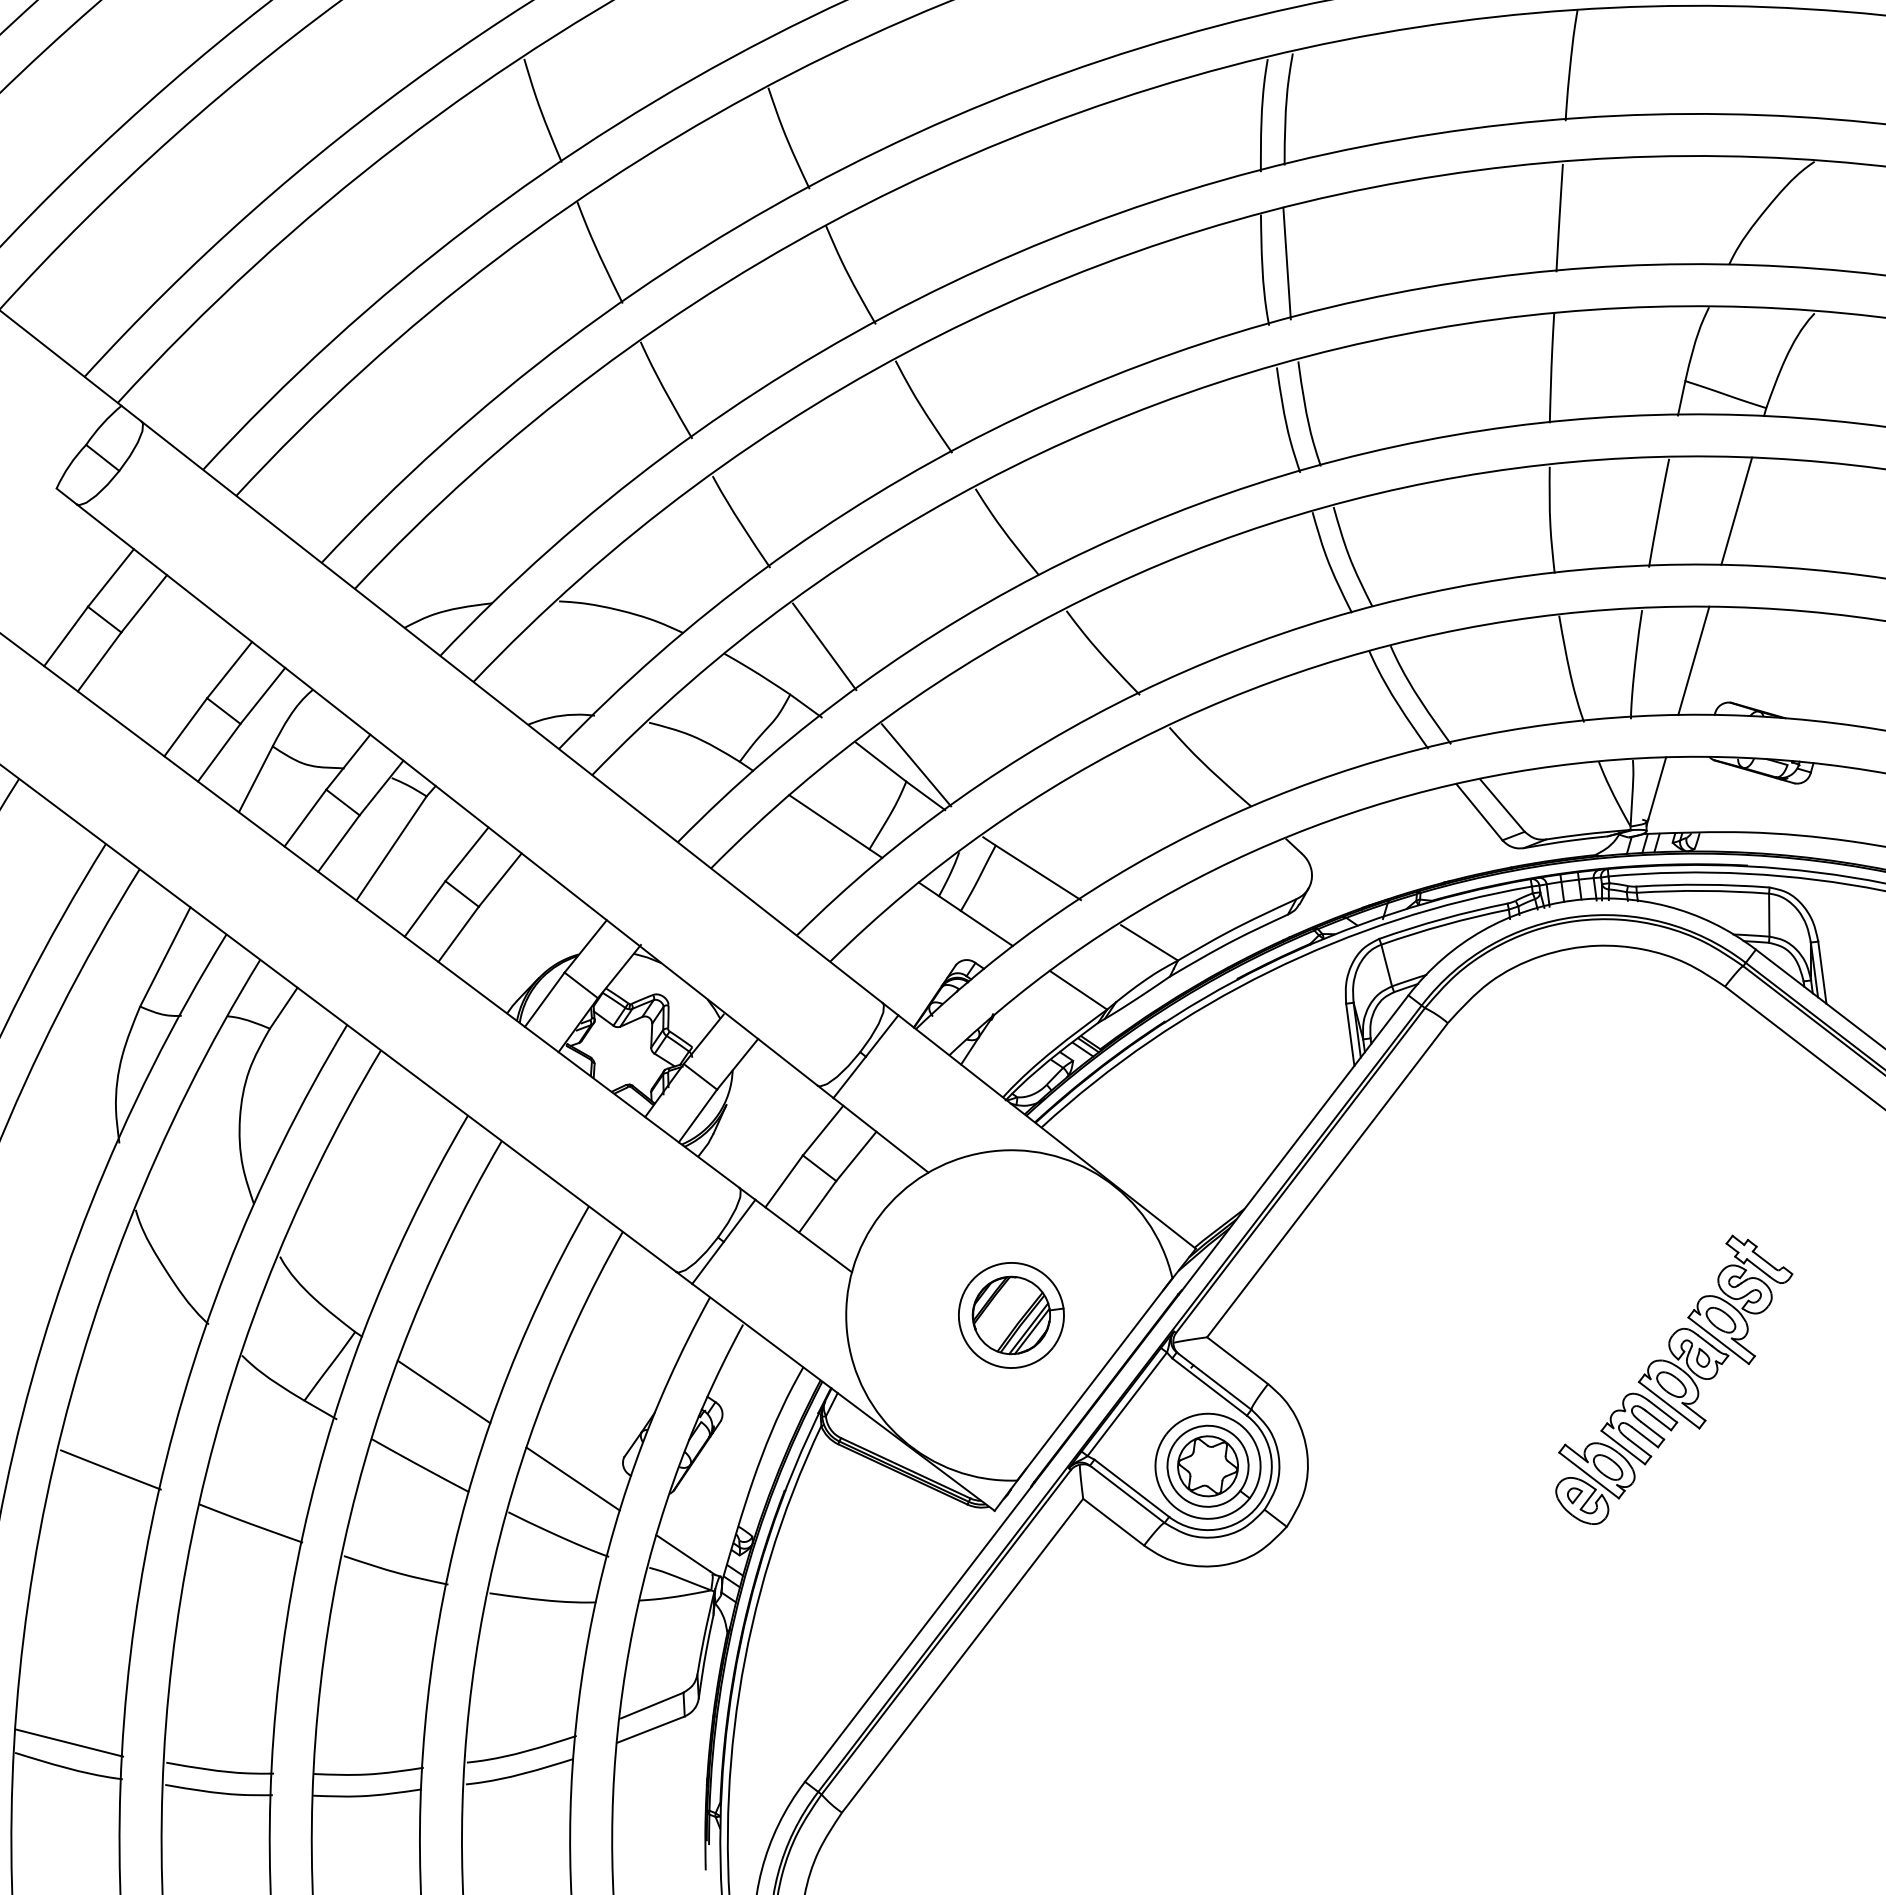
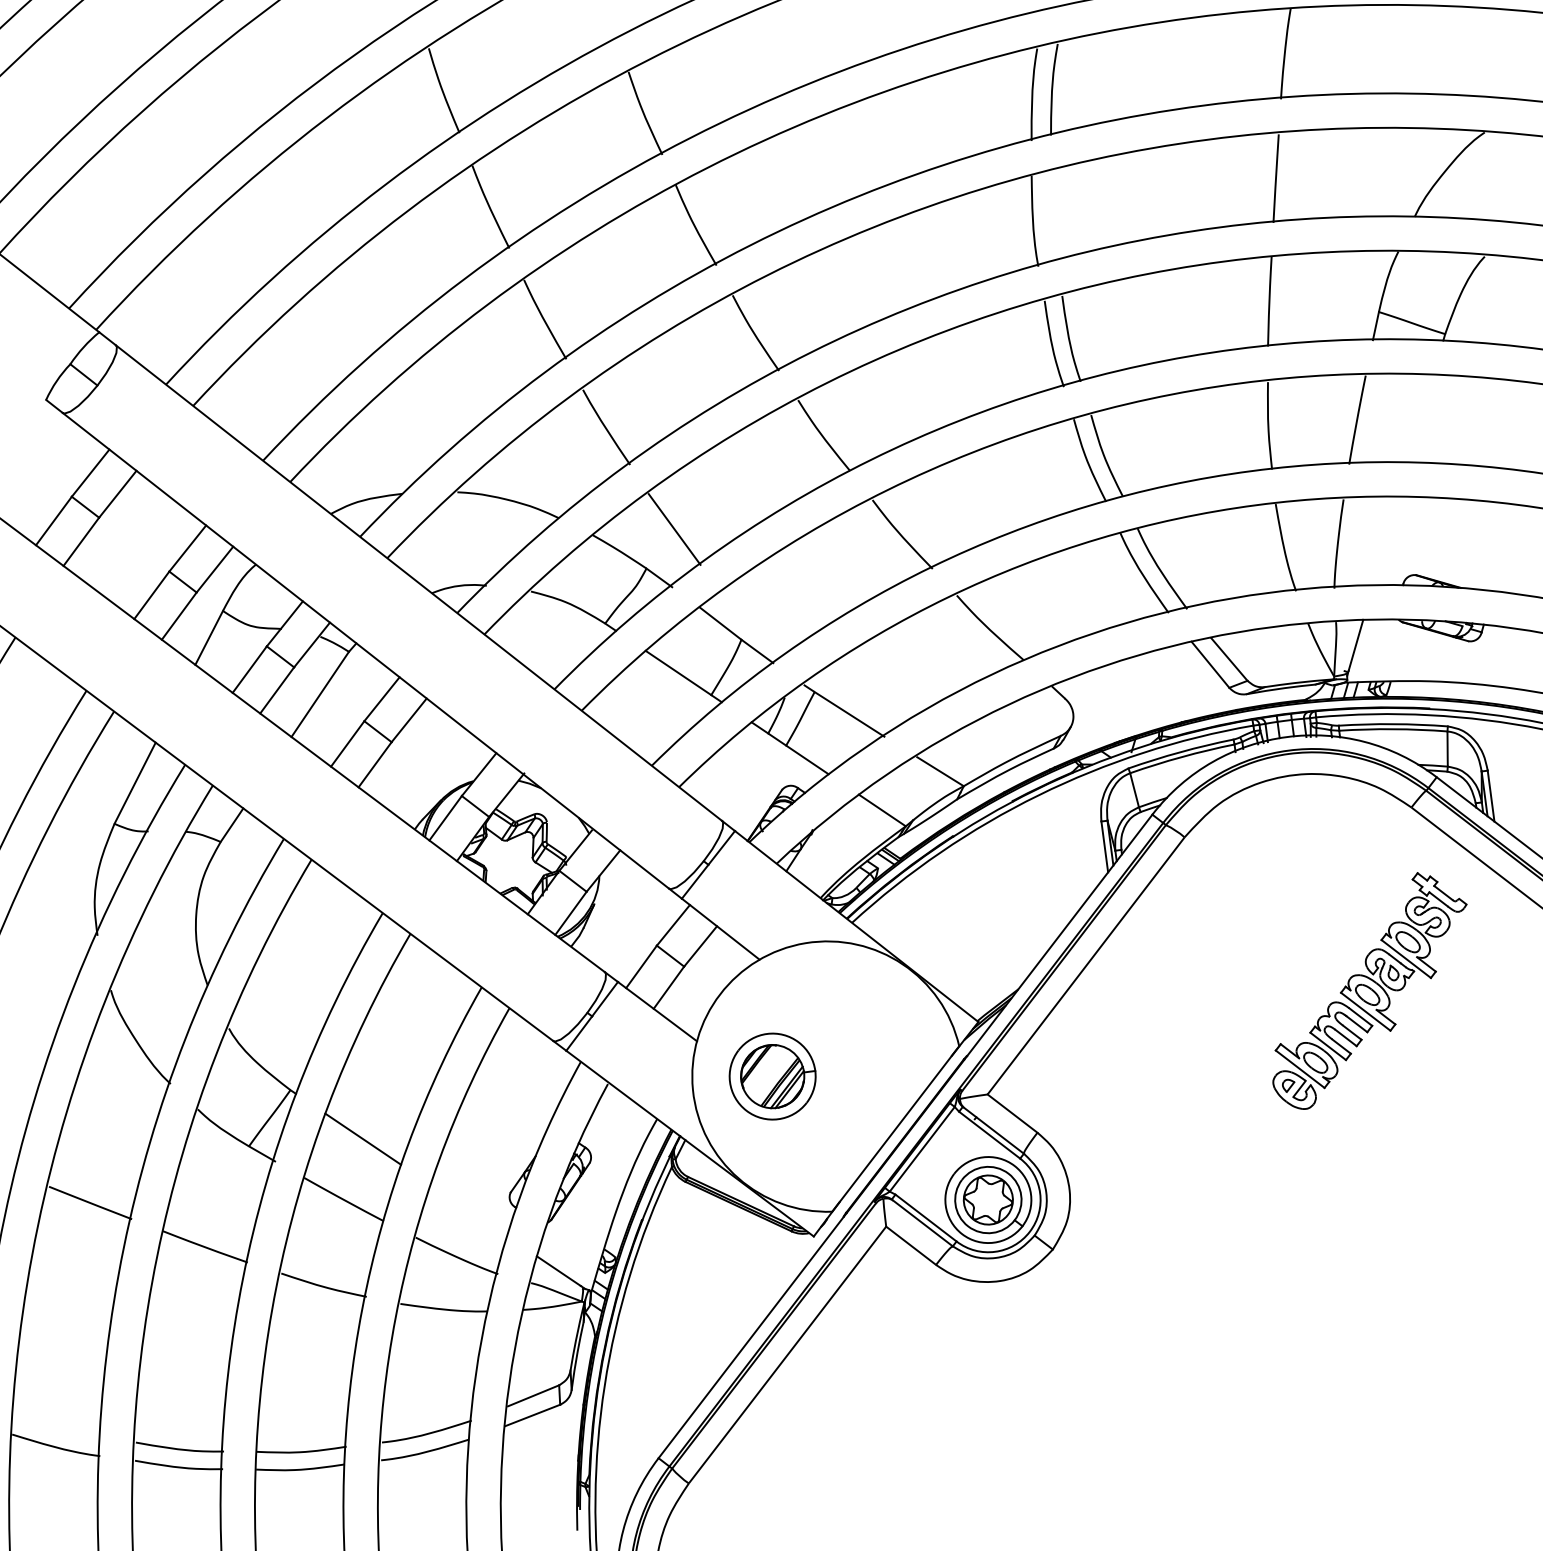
line: (1286, 263) -> (1052, 215), removed
line: (1736, 510) -> (1420, 417), removed
line: (1693, 660) -> (1385, 540), removed
line: (916, 765) -> (749, 626), removed
part: (1011, 1315) -> (772, 1076), moved
part: (1674, 1379) -> (1370, 990), moved
line: (572, 1478) -> (468, 1210), removed
line: (69, 1742) -> (56, 1426), removed

